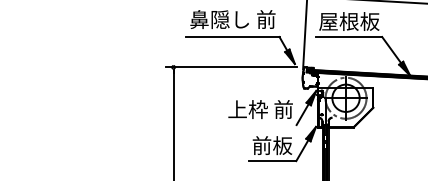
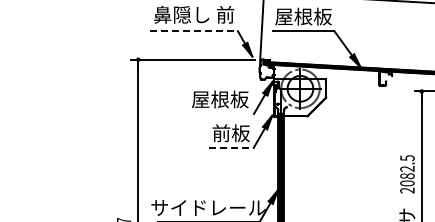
line: (233, 37) -> (194, 31), solid -> dashed
text: (259, 109) -> (219, 99), 上枠 前 -> 屋根板
line: (272, 160) -> (231, 147), solid -> dashed

